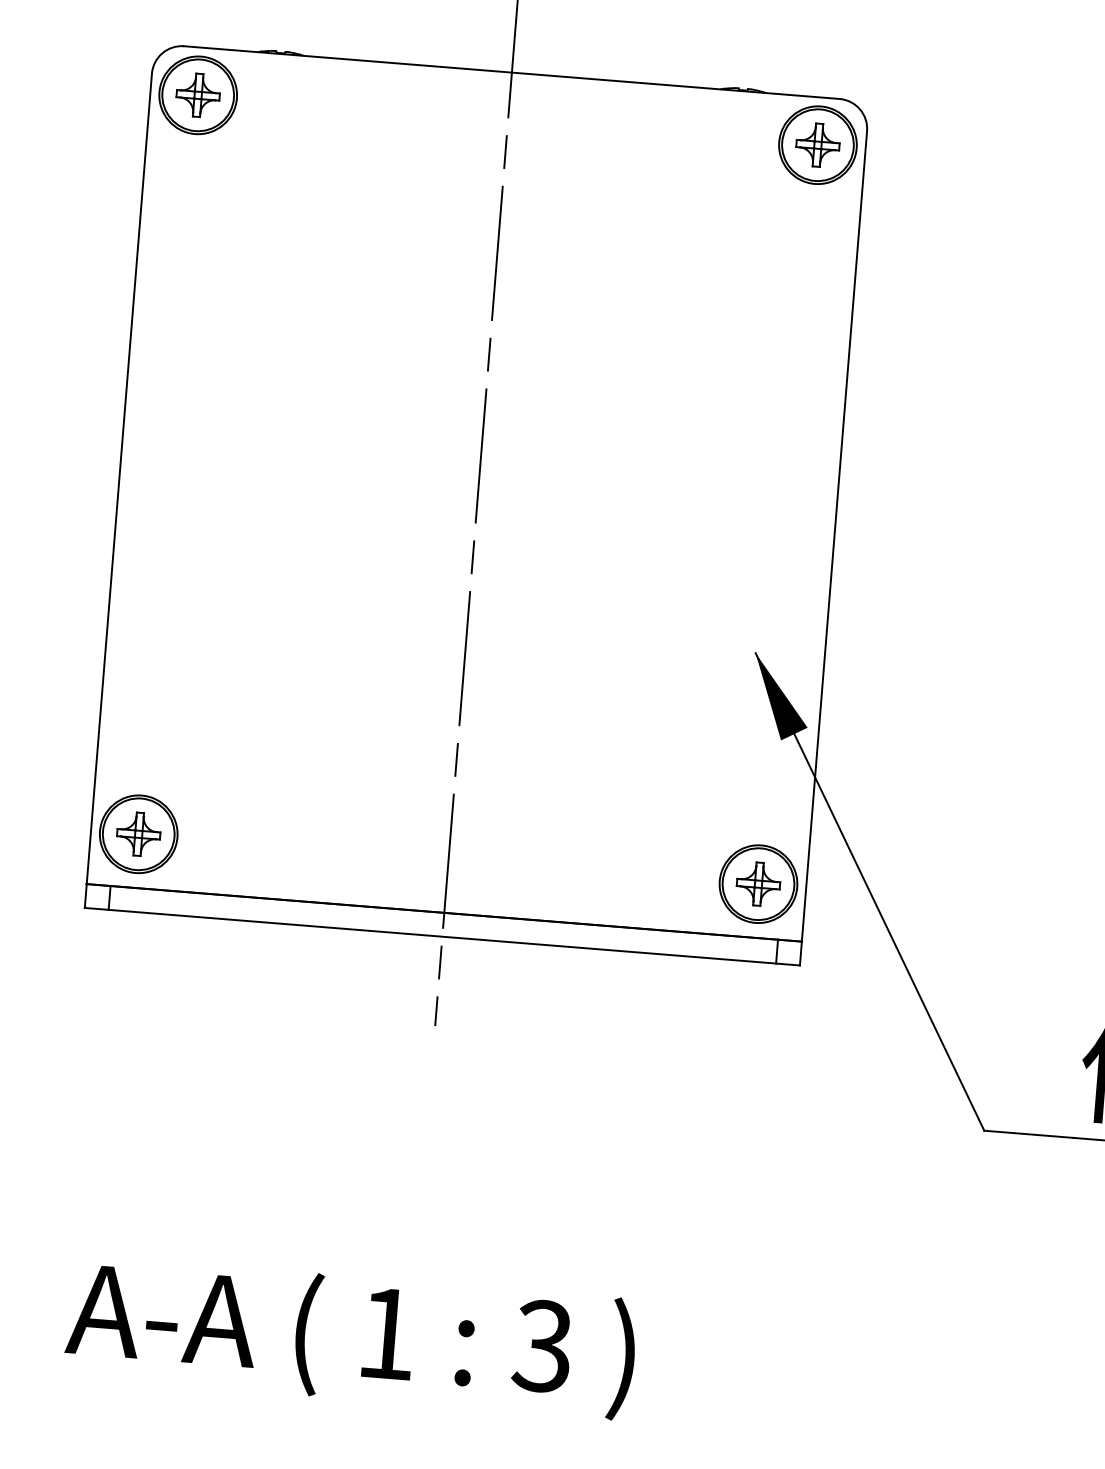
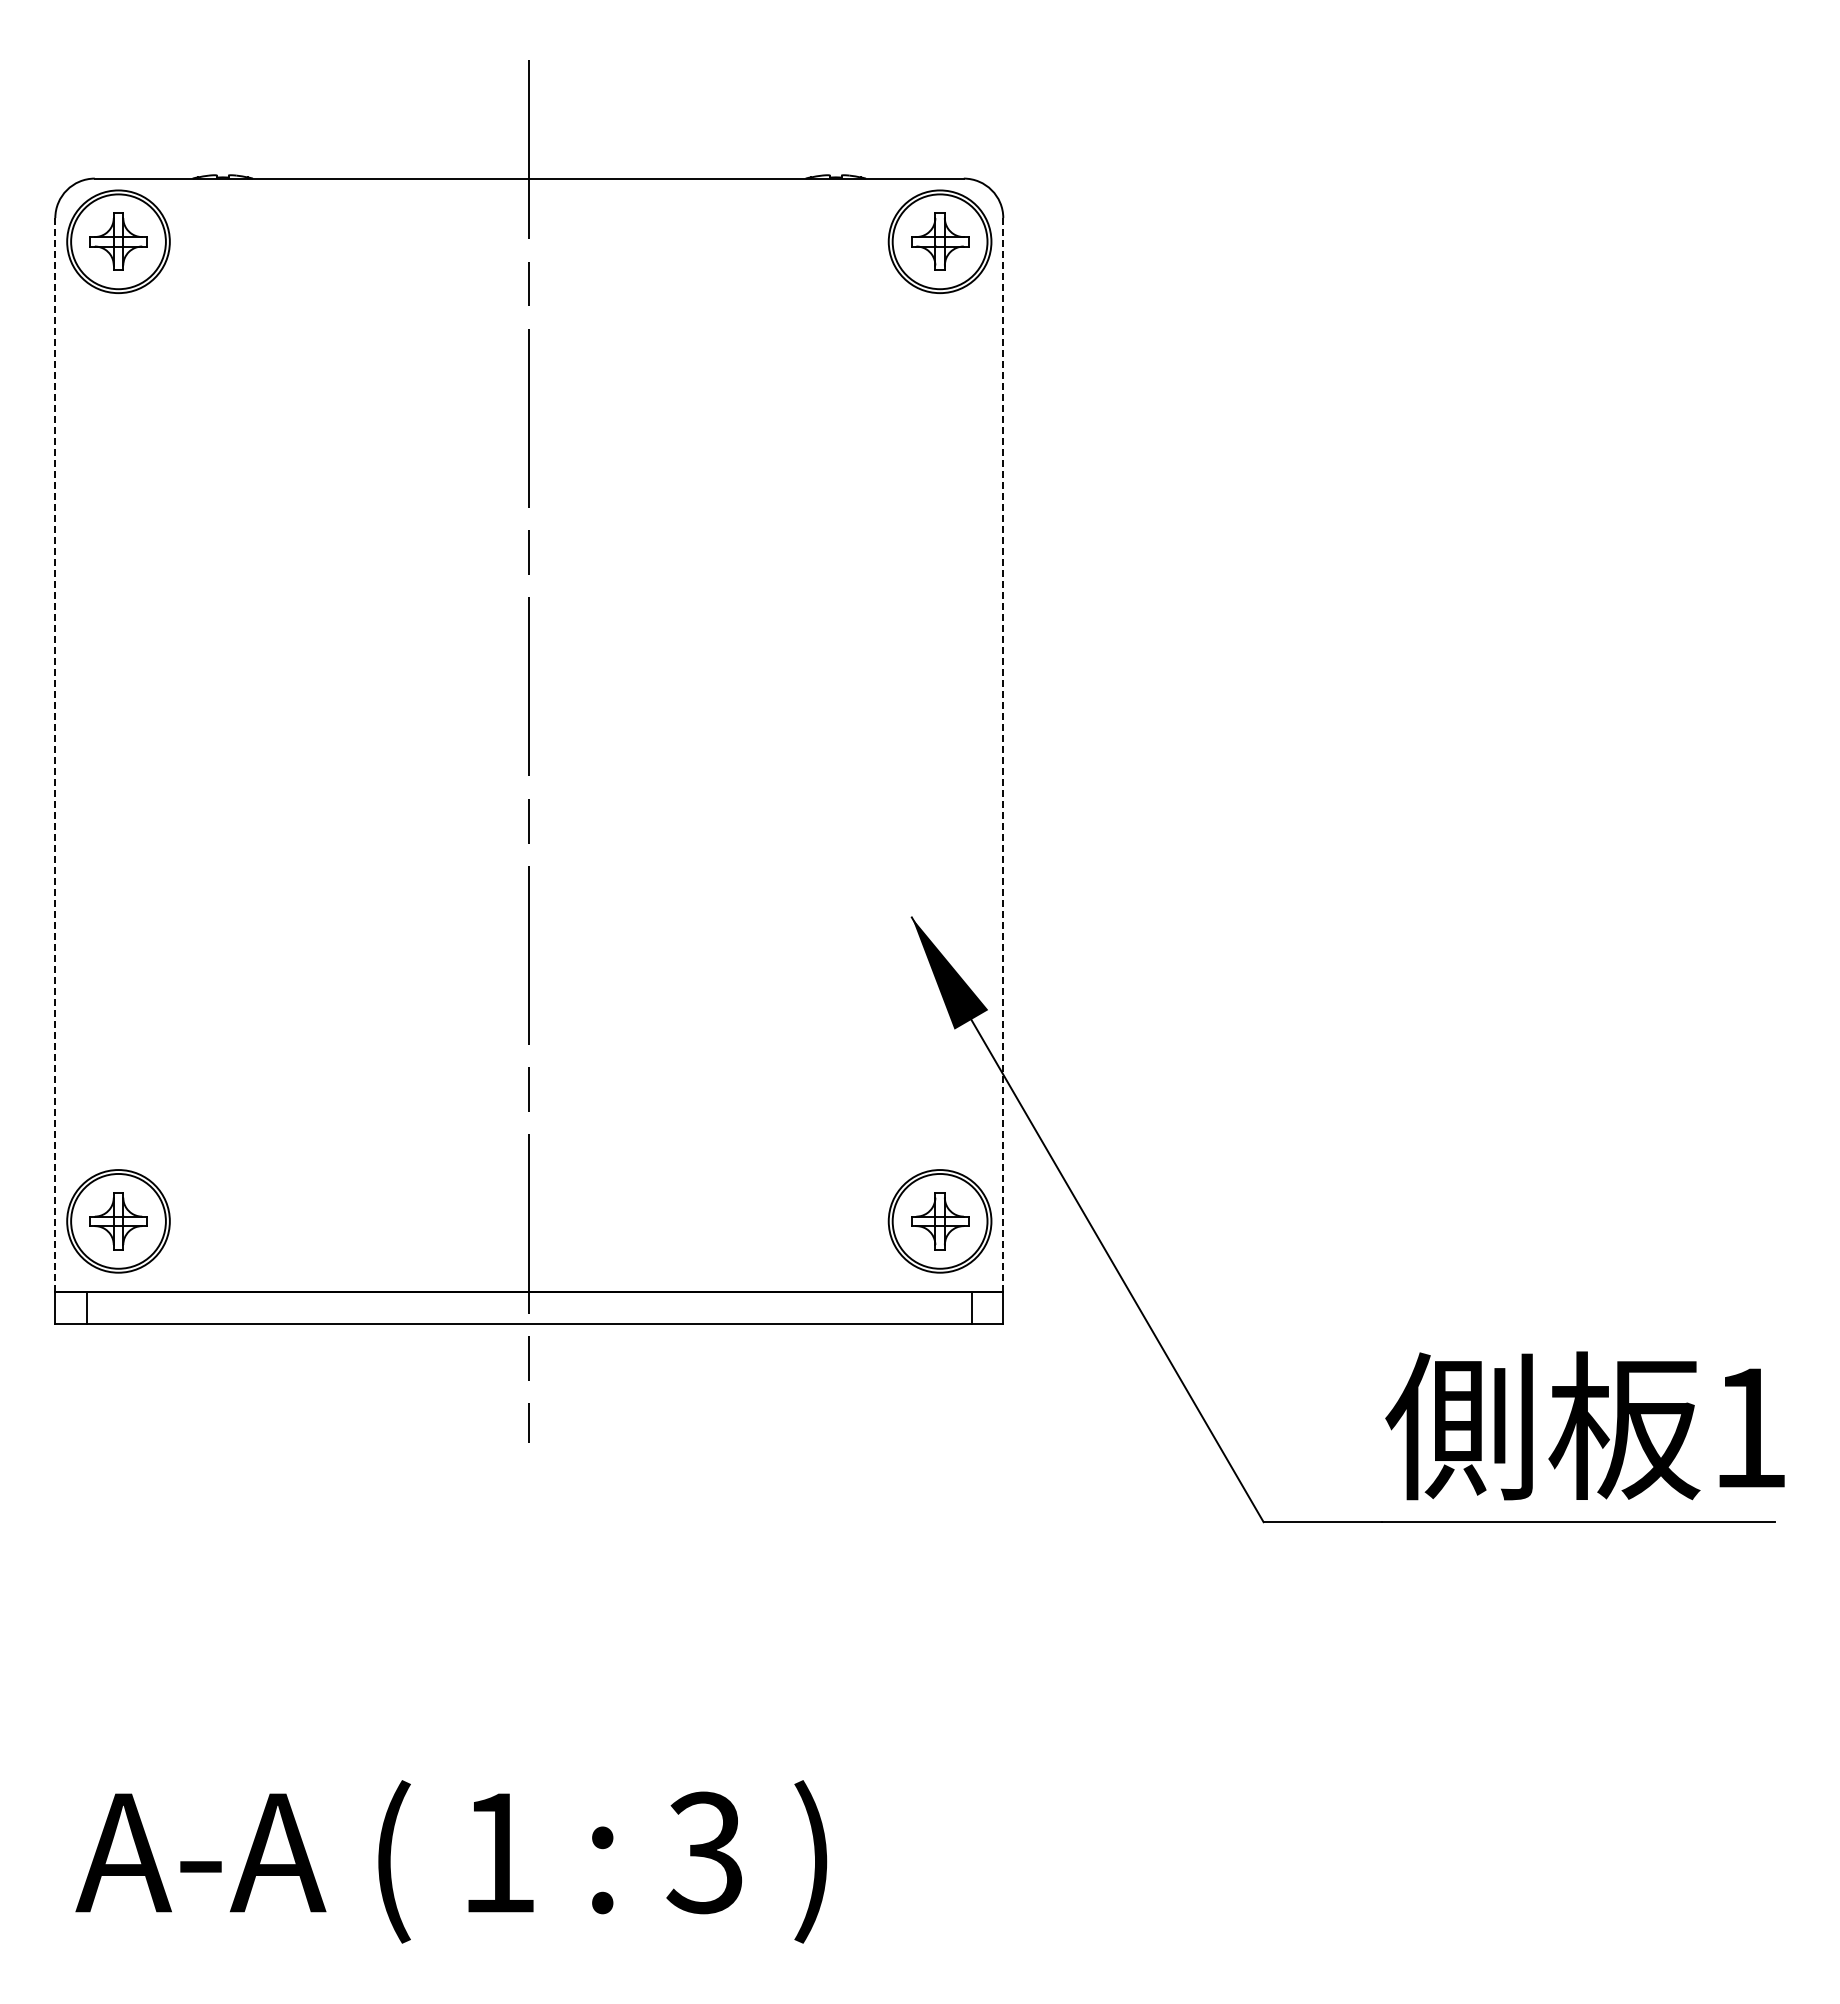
line: (119, 478) -> (55, 754), solid -> dashed
line: (834, 536) -> (1003, 755), solid -> dashed

